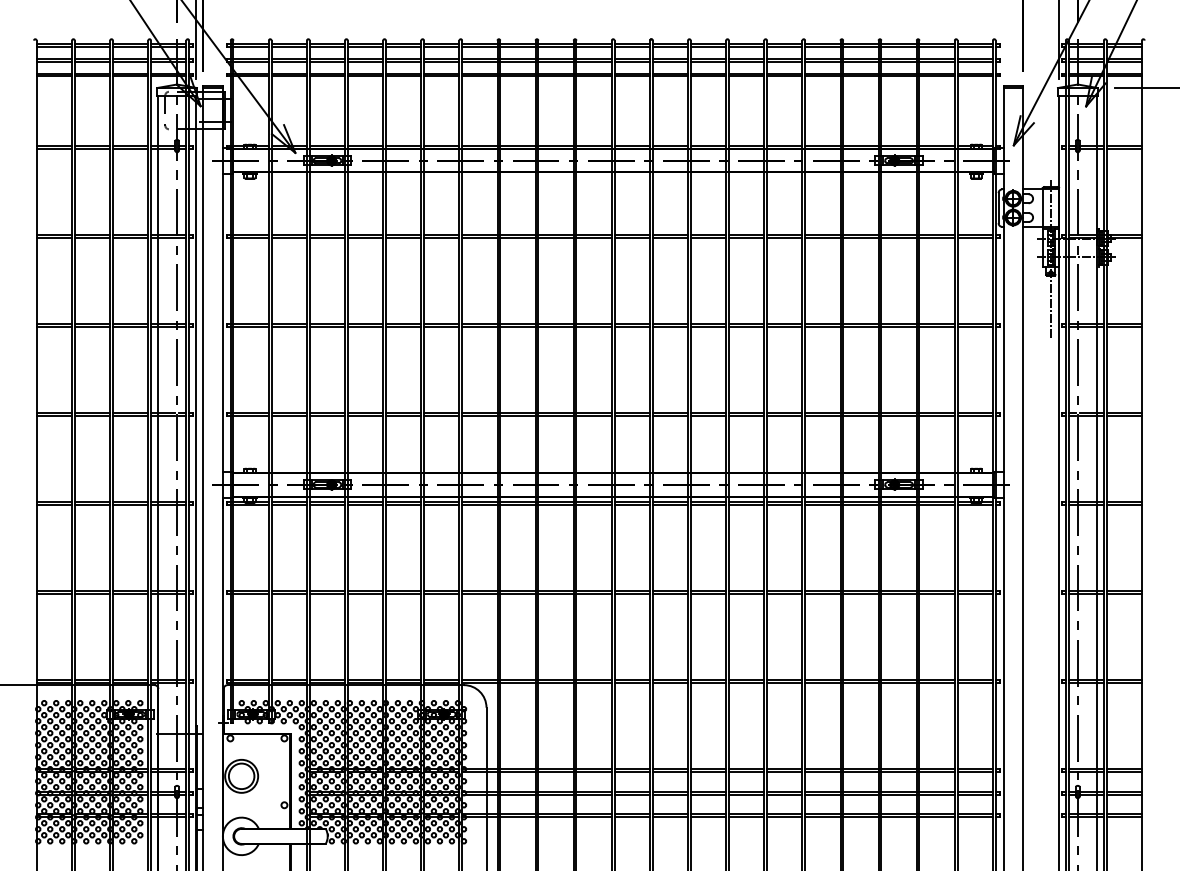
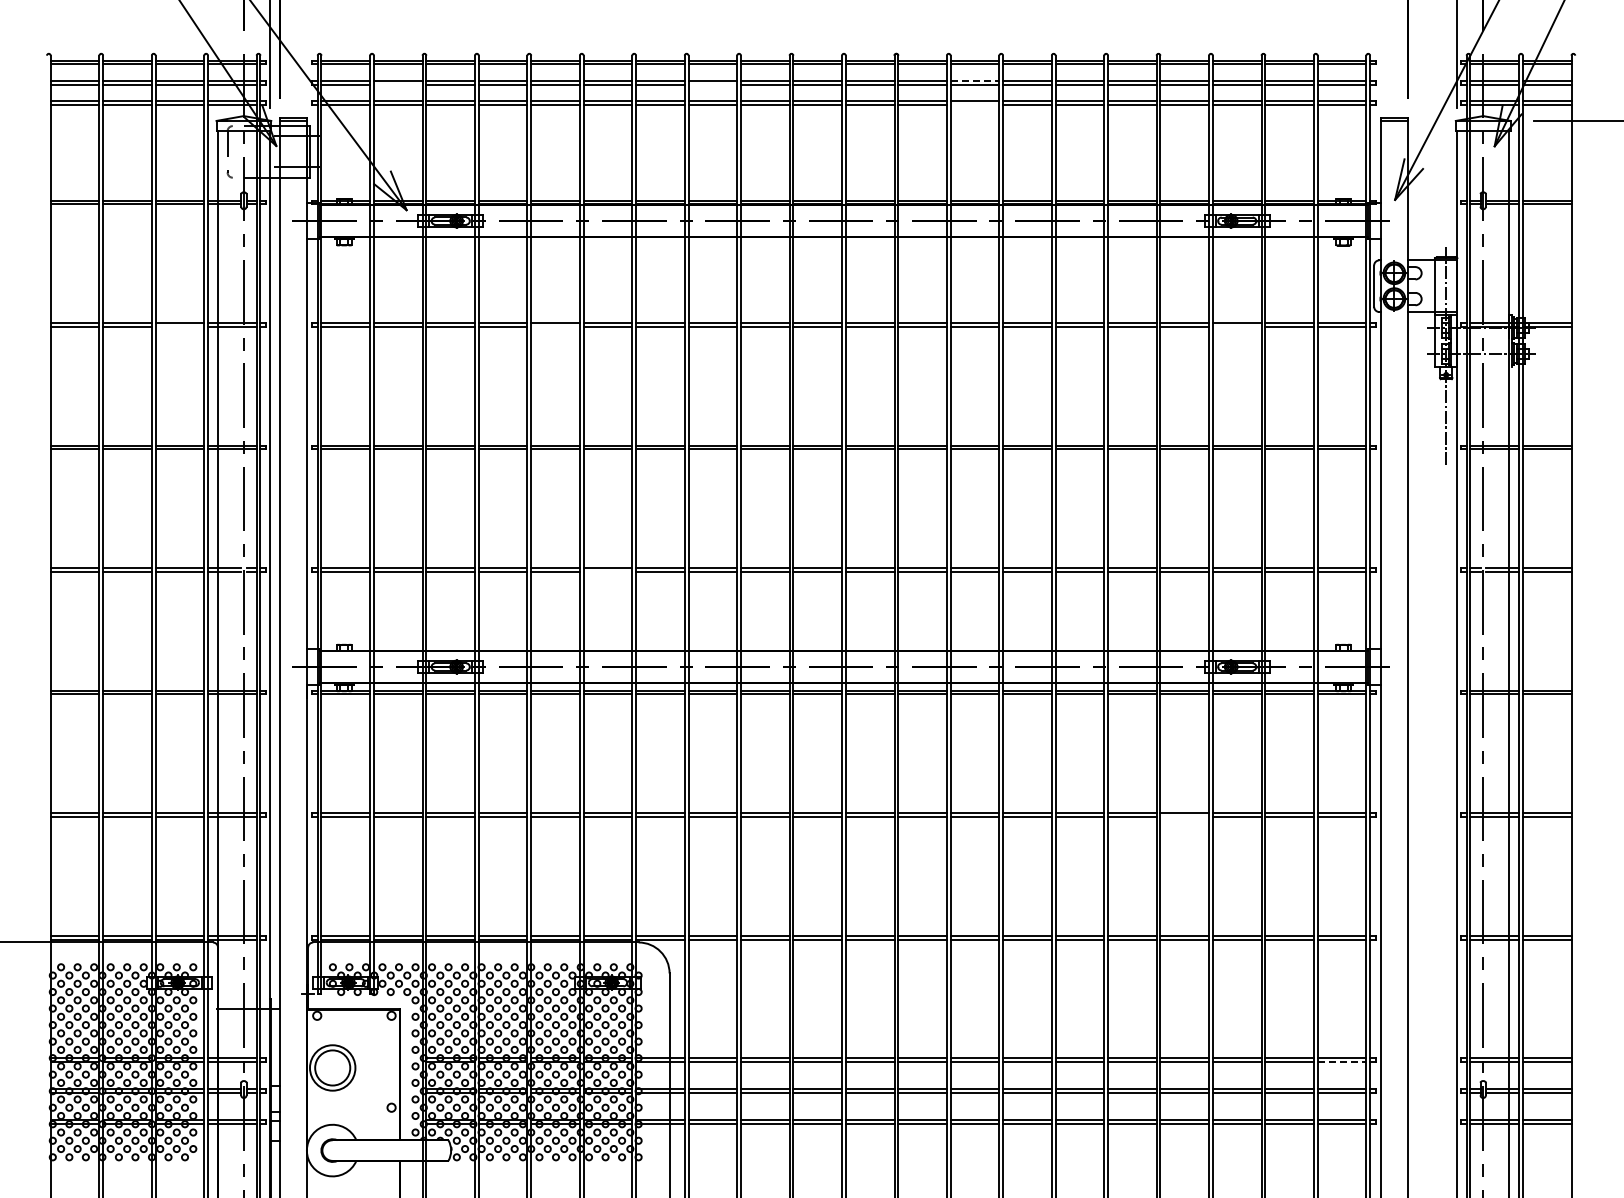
line: (708, 58) -> (975, 80), solid -> dashed
line: (288, 61) -> (397, 84), removed
line: (517, 61) -> (712, 84), removed
line: (708, 76) -> (974, 104), removed
line: (130, 237) -> (179, 326), removed
line: (403, 237) -> (555, 326), removed
line: (898, 237) -> (1236, 326), removed
line: (441, 415) -> (607, 571), removed
line: (860, 594) -> (1184, 817), removed
line: (975, 772) -> (1342, 1062), solid -> dashed

